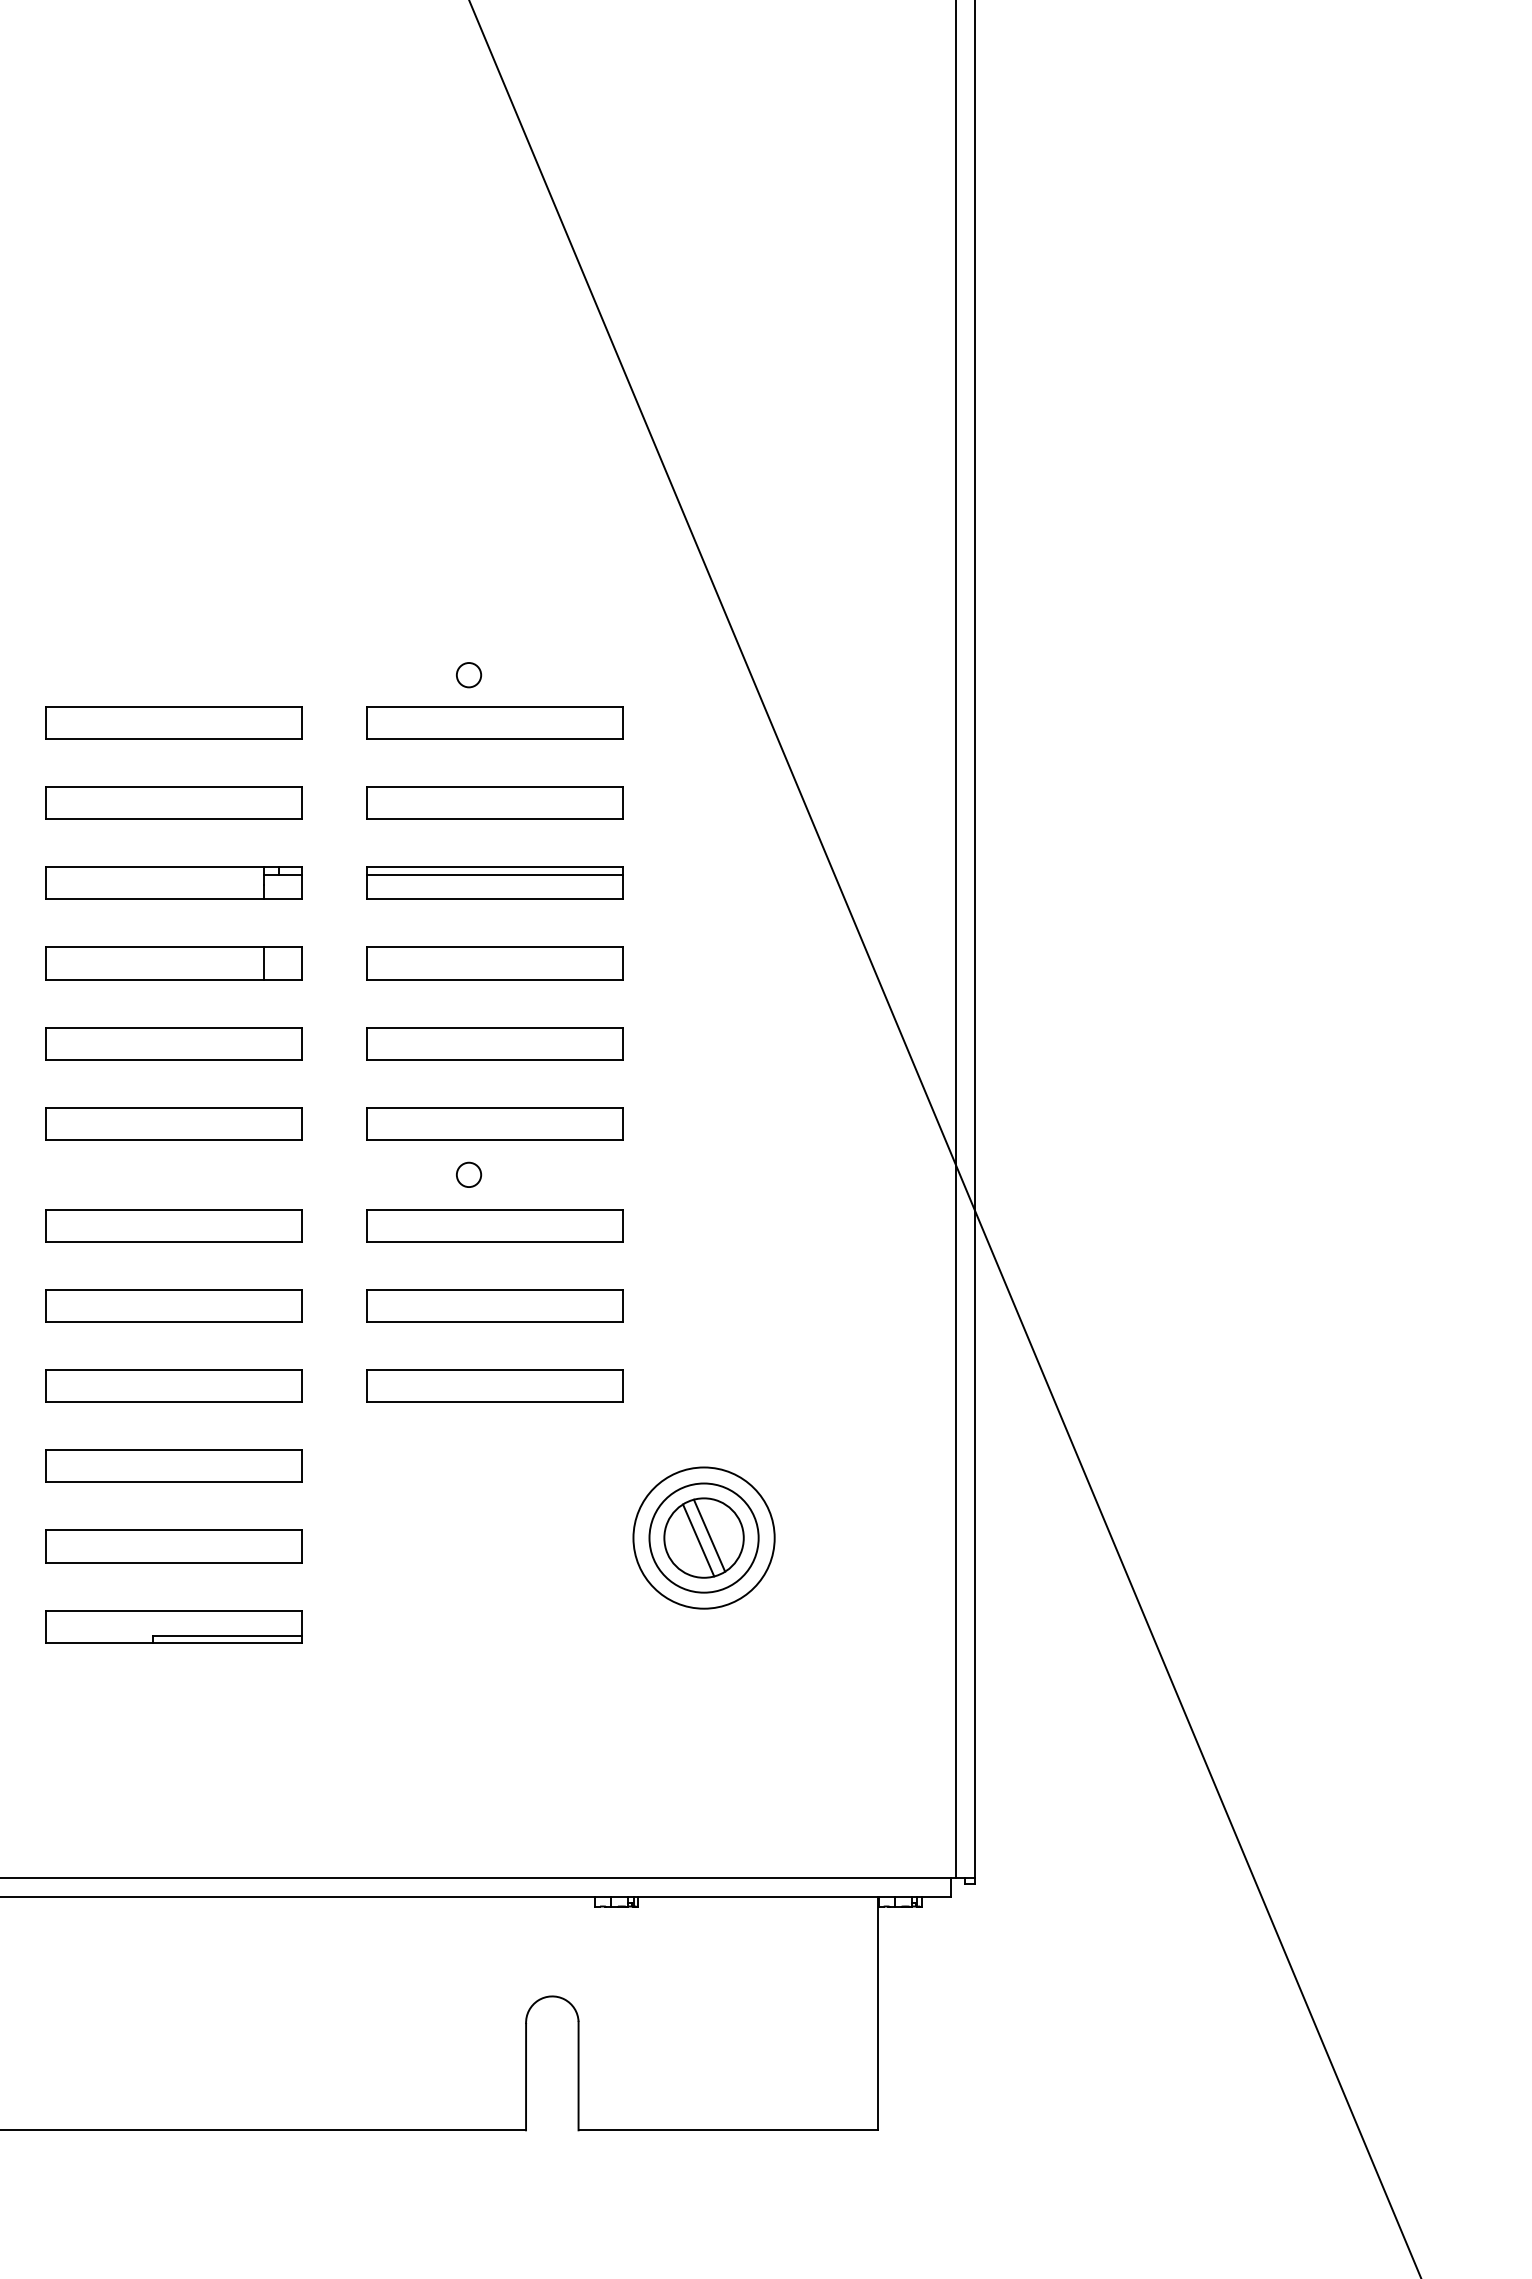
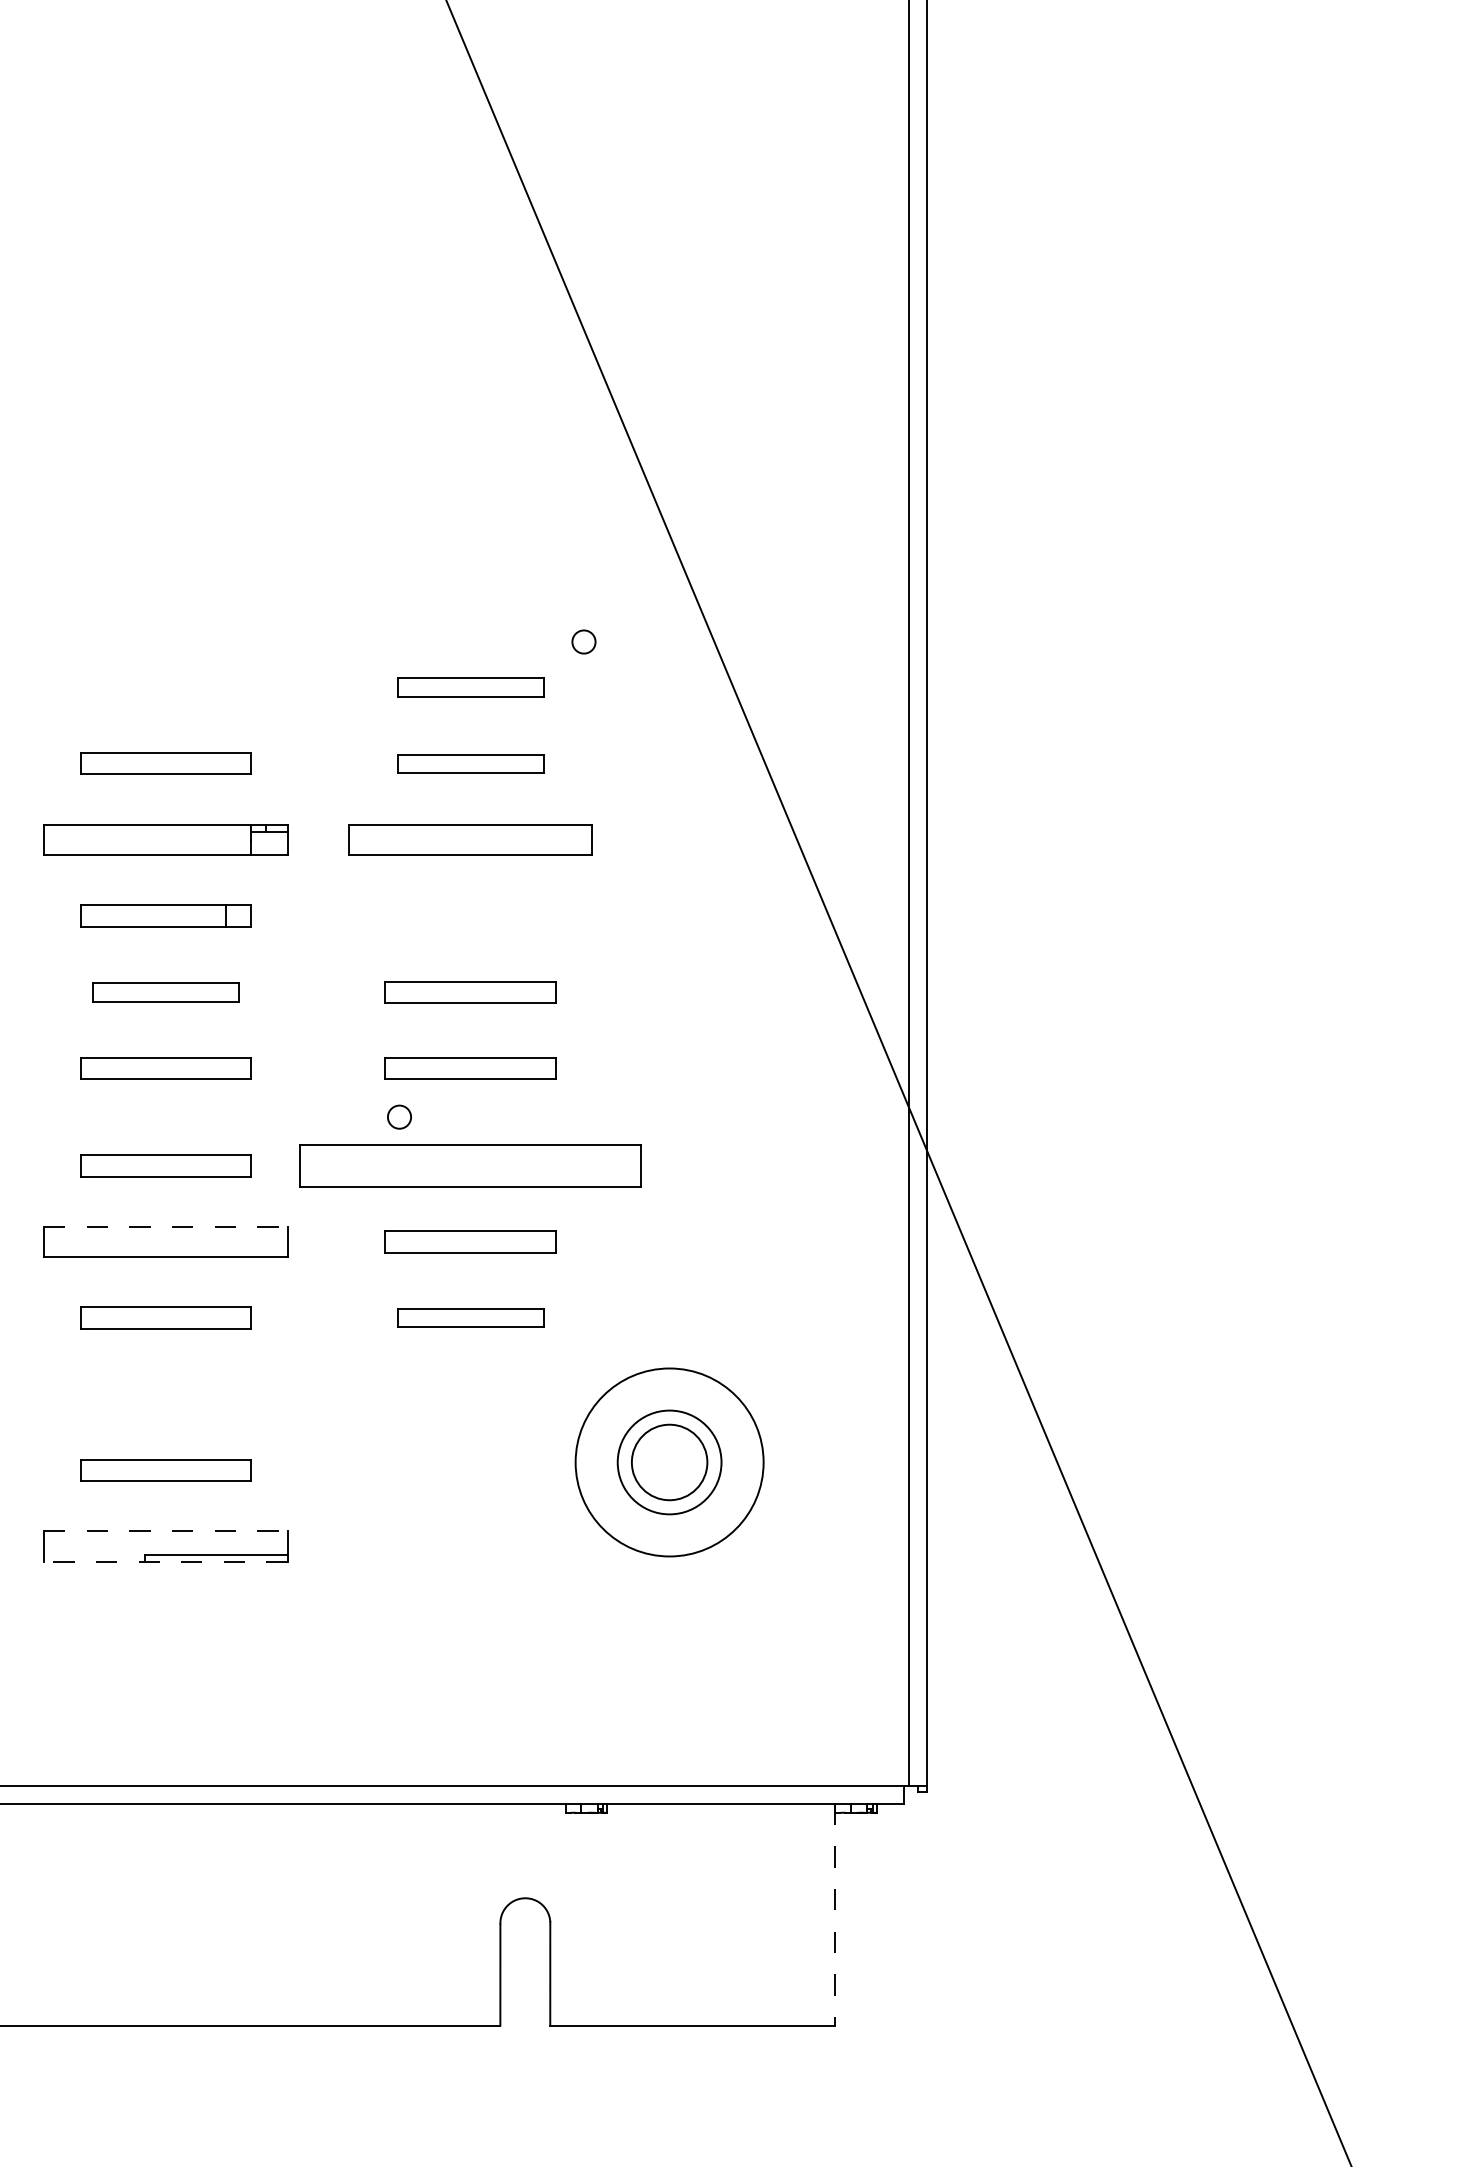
circle: (469, 675) -> (584, 642), moved
part: (173, 722) -> (165, 687), removed
part: (494, 722) -> (470, 687), size x0.6
part: (173, 802) -> (165, 763), size x0.7
part: (494, 802) -> (470, 763), size x0.6
line: (494, 875) -> (470, 832), removed
part: (173, 963) -> (165, 916), size x0.7
part: (494, 963) -> (470, 916), removed
part: (173, 1043) -> (165, 992), size x0.6
part: (494, 1043) -> (470, 992), size x0.7
part: (173, 1123) -> (165, 1068), size x0.7
part: (494, 1123) -> (470, 1068), size x0.7
circle: (469, 1174) -> (399, 1116), moved
part: (173, 1225) -> (165, 1165), size x0.7
part: (494, 1225) -> (470, 1165), size x1.4
line: (174, 1290) -> (166, 1227), solid -> dashed
part: (494, 1305) -> (470, 1241), size x0.7
part: (173, 1385) -> (165, 1317), size x0.7
part: (494, 1385) -> (470, 1317), size x0.6
part: (173, 1465) -> (165, 1393), removed
line: (709, 1535) -> (674, 1460), removed
circle: (703, 1537) -> (669, 1461), size x1.4
line: (698, 1540) -> (664, 1464), removed
part: (173, 1546) -> (165, 1470), size x0.7
line: (174, 1610) -> (166, 1531), solid -> dashed
line: (173, 1642) -> (165, 1561), solid -> dashed
line: (877, 2013) -> (834, 1914), solid -> dashed

